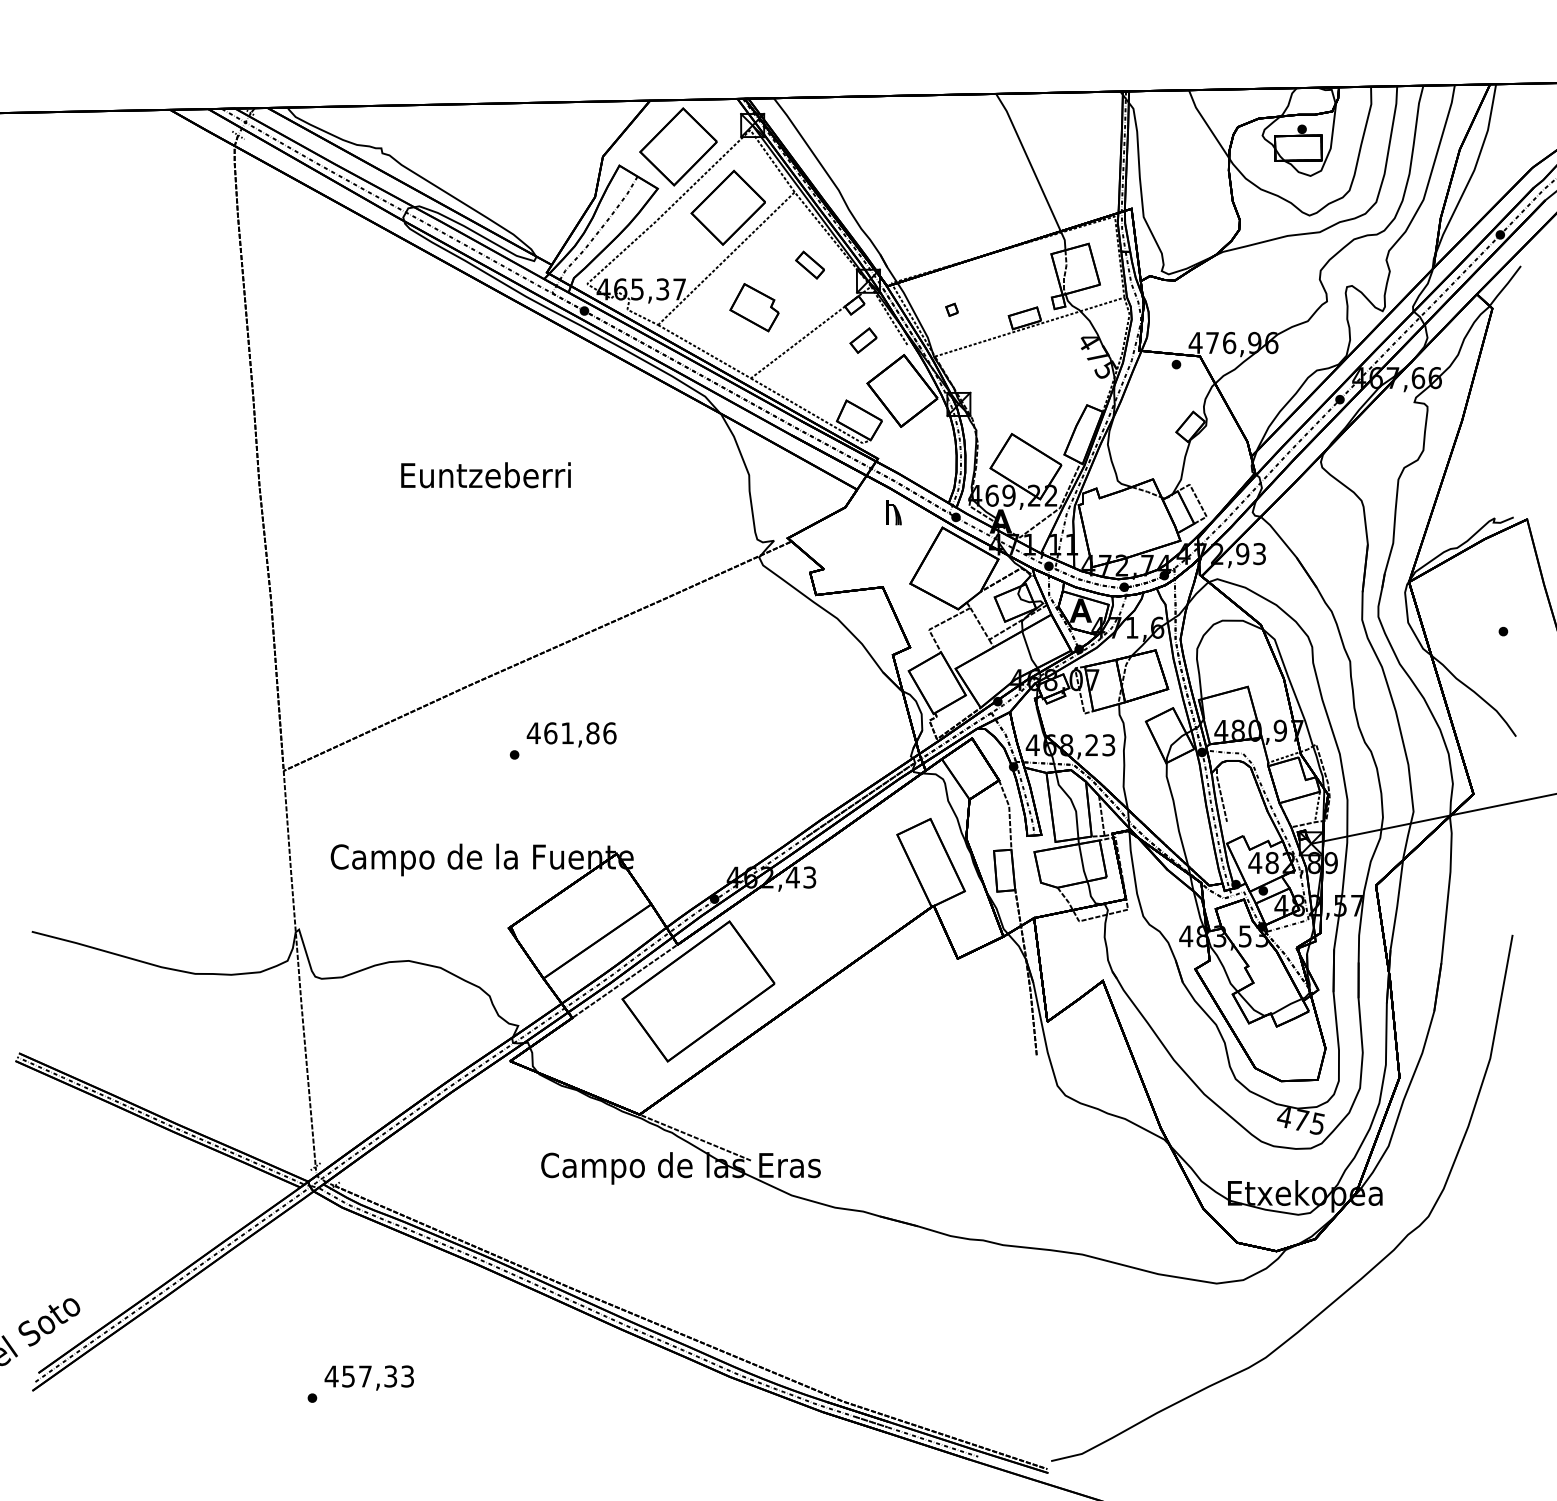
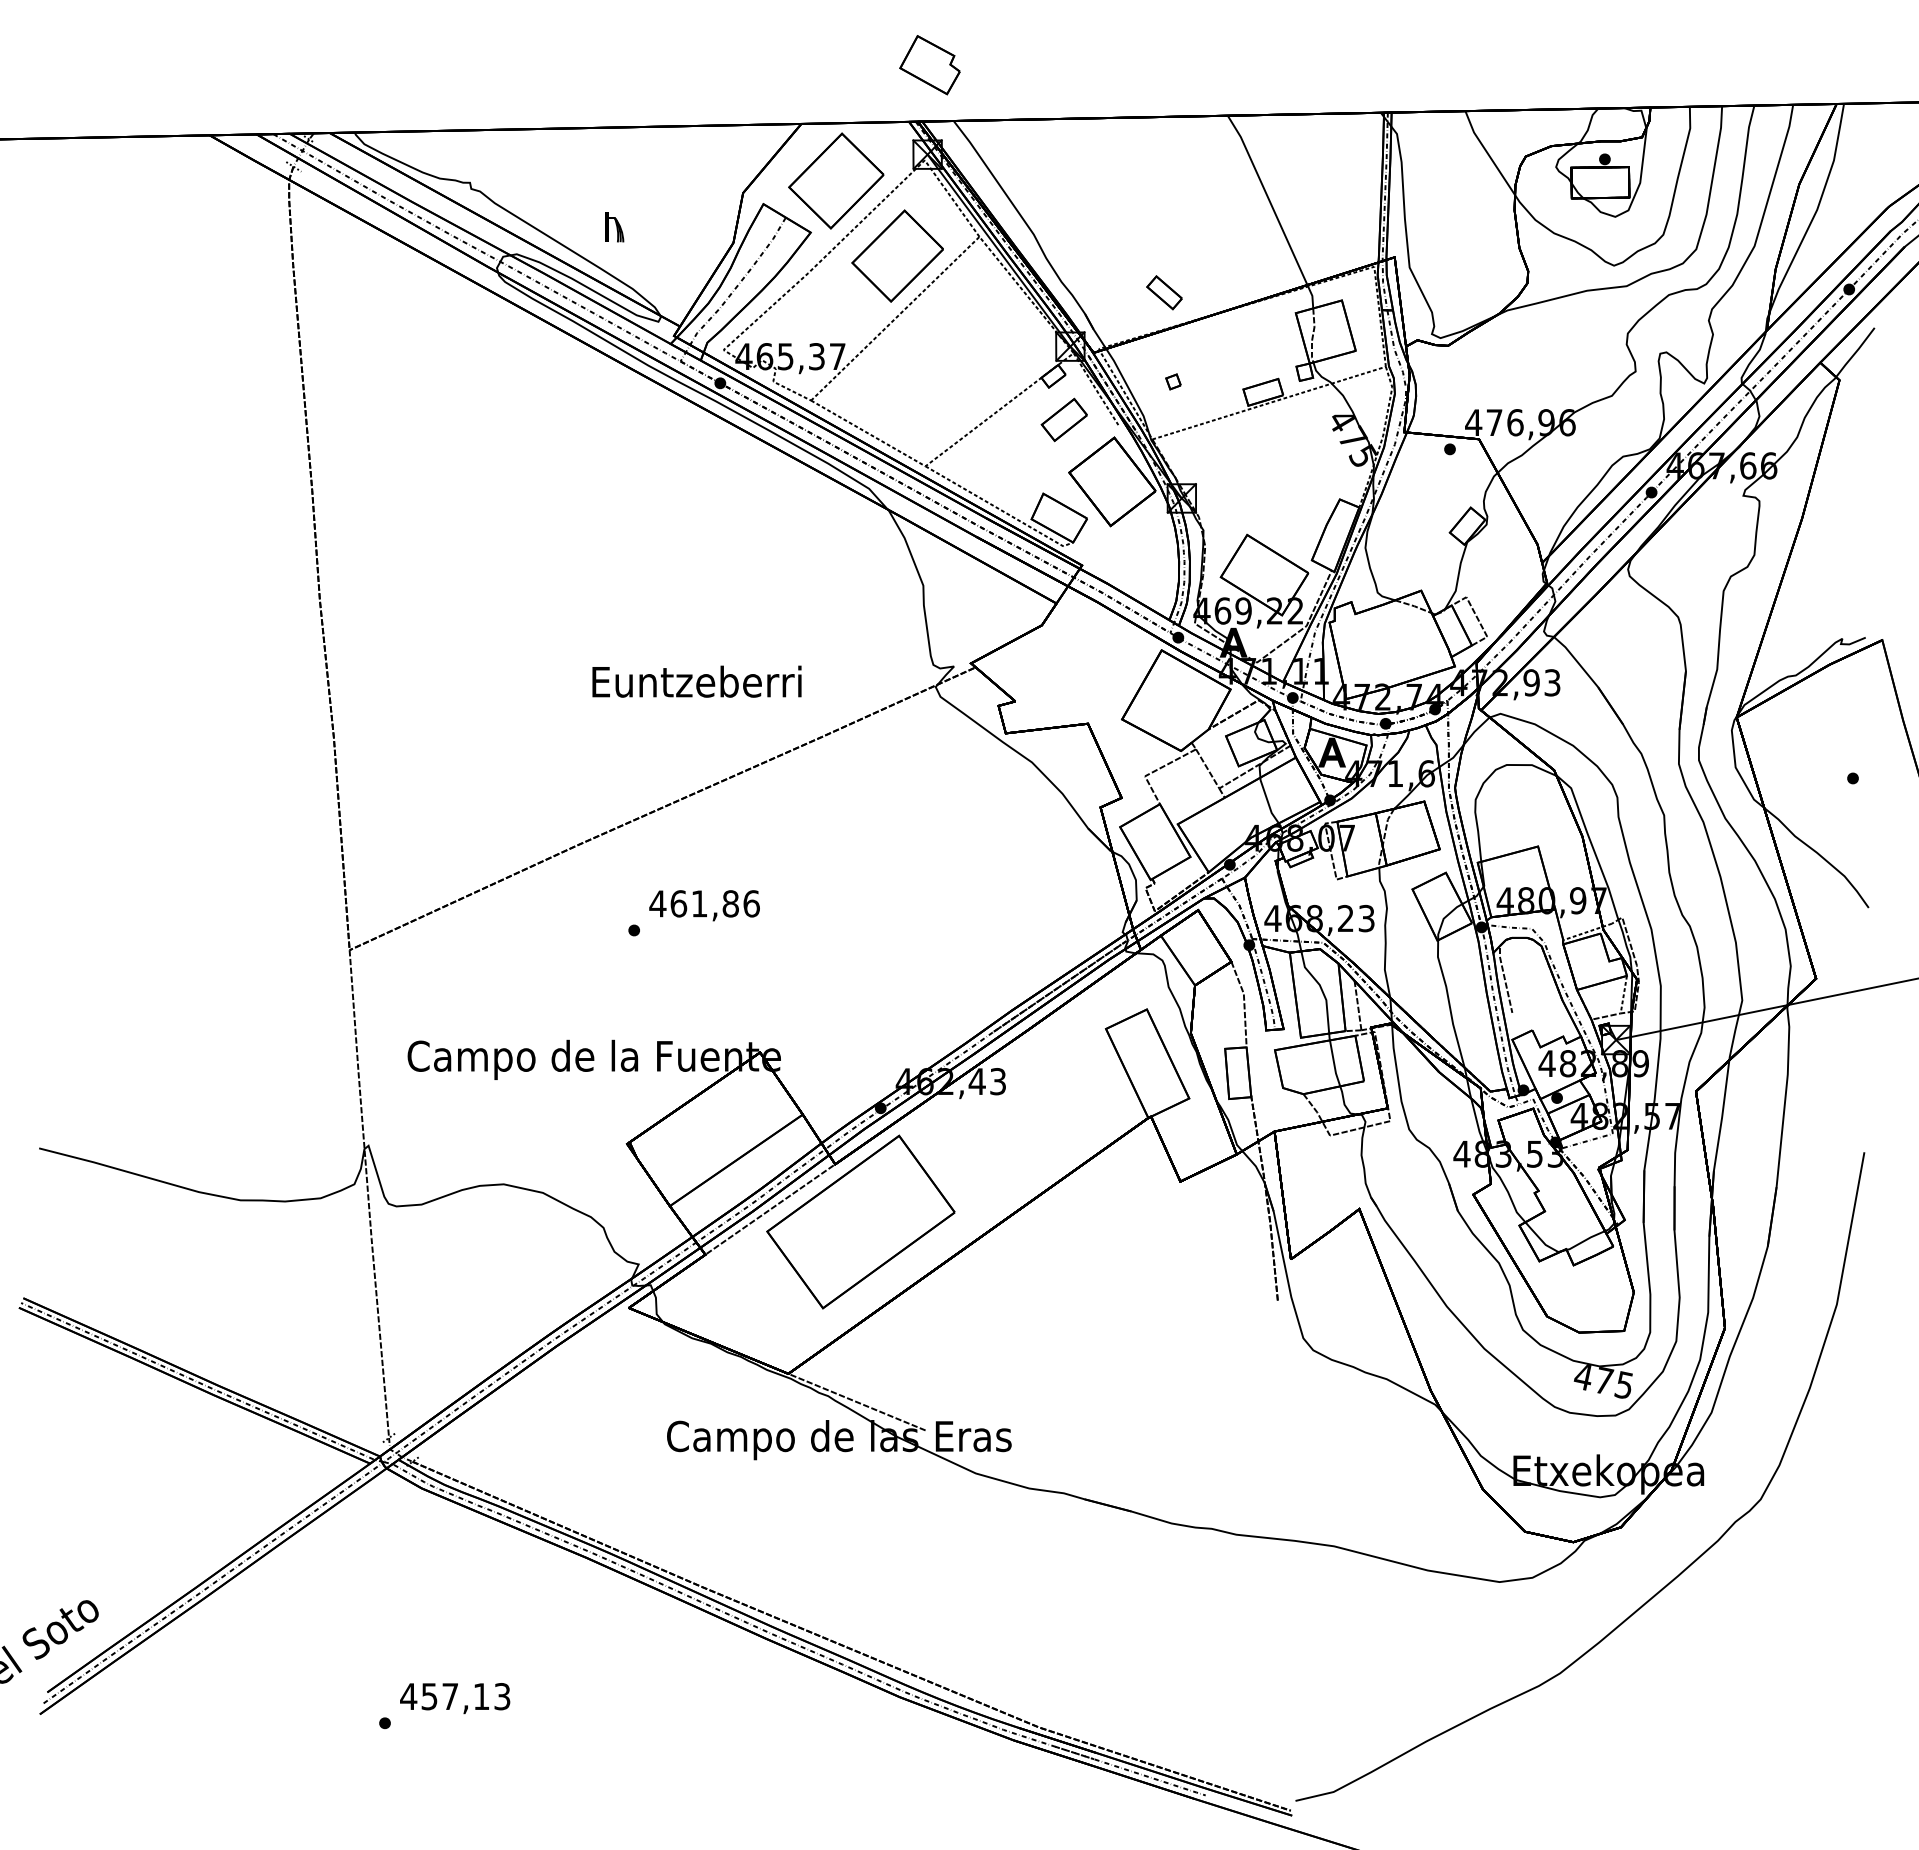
part: (810, 264) -> (1164, 292), moved
part: (754, 307) -> (929, 65), moved
part: (863, 340) -> (1064, 419), size x1.4
text: (485, 475) -> (696, 681), moved
part: (893, 513) -> (614, 227), moved
text: (390, 1376) -> (481, 1696), 457,33 -> 457,13

